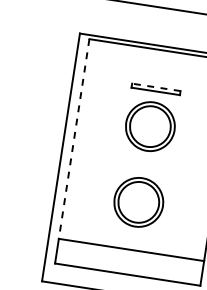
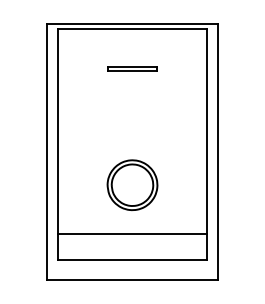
line: (156, 87) -> (132, 66), dashed -> solid
part: (150, 125) -> (132, 106), removed
line: (73, 139) -> (57, 131), dashed -> solid

